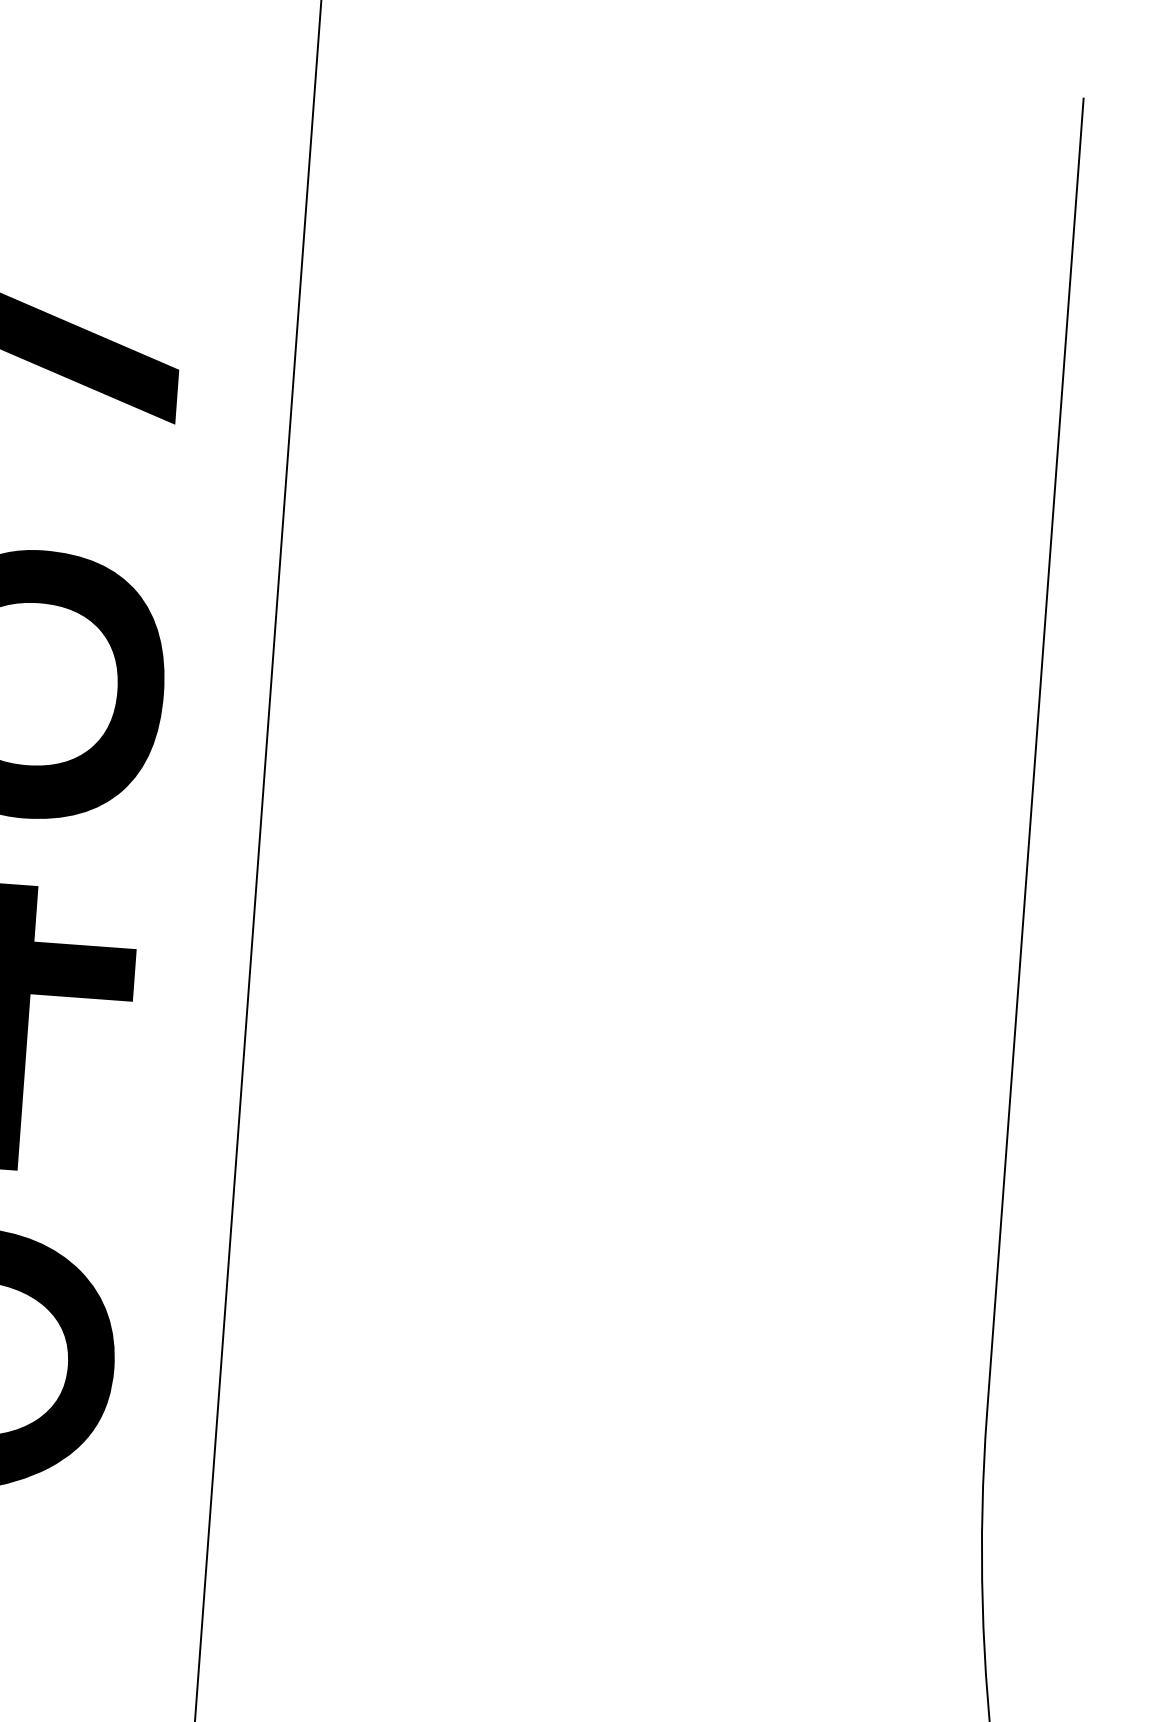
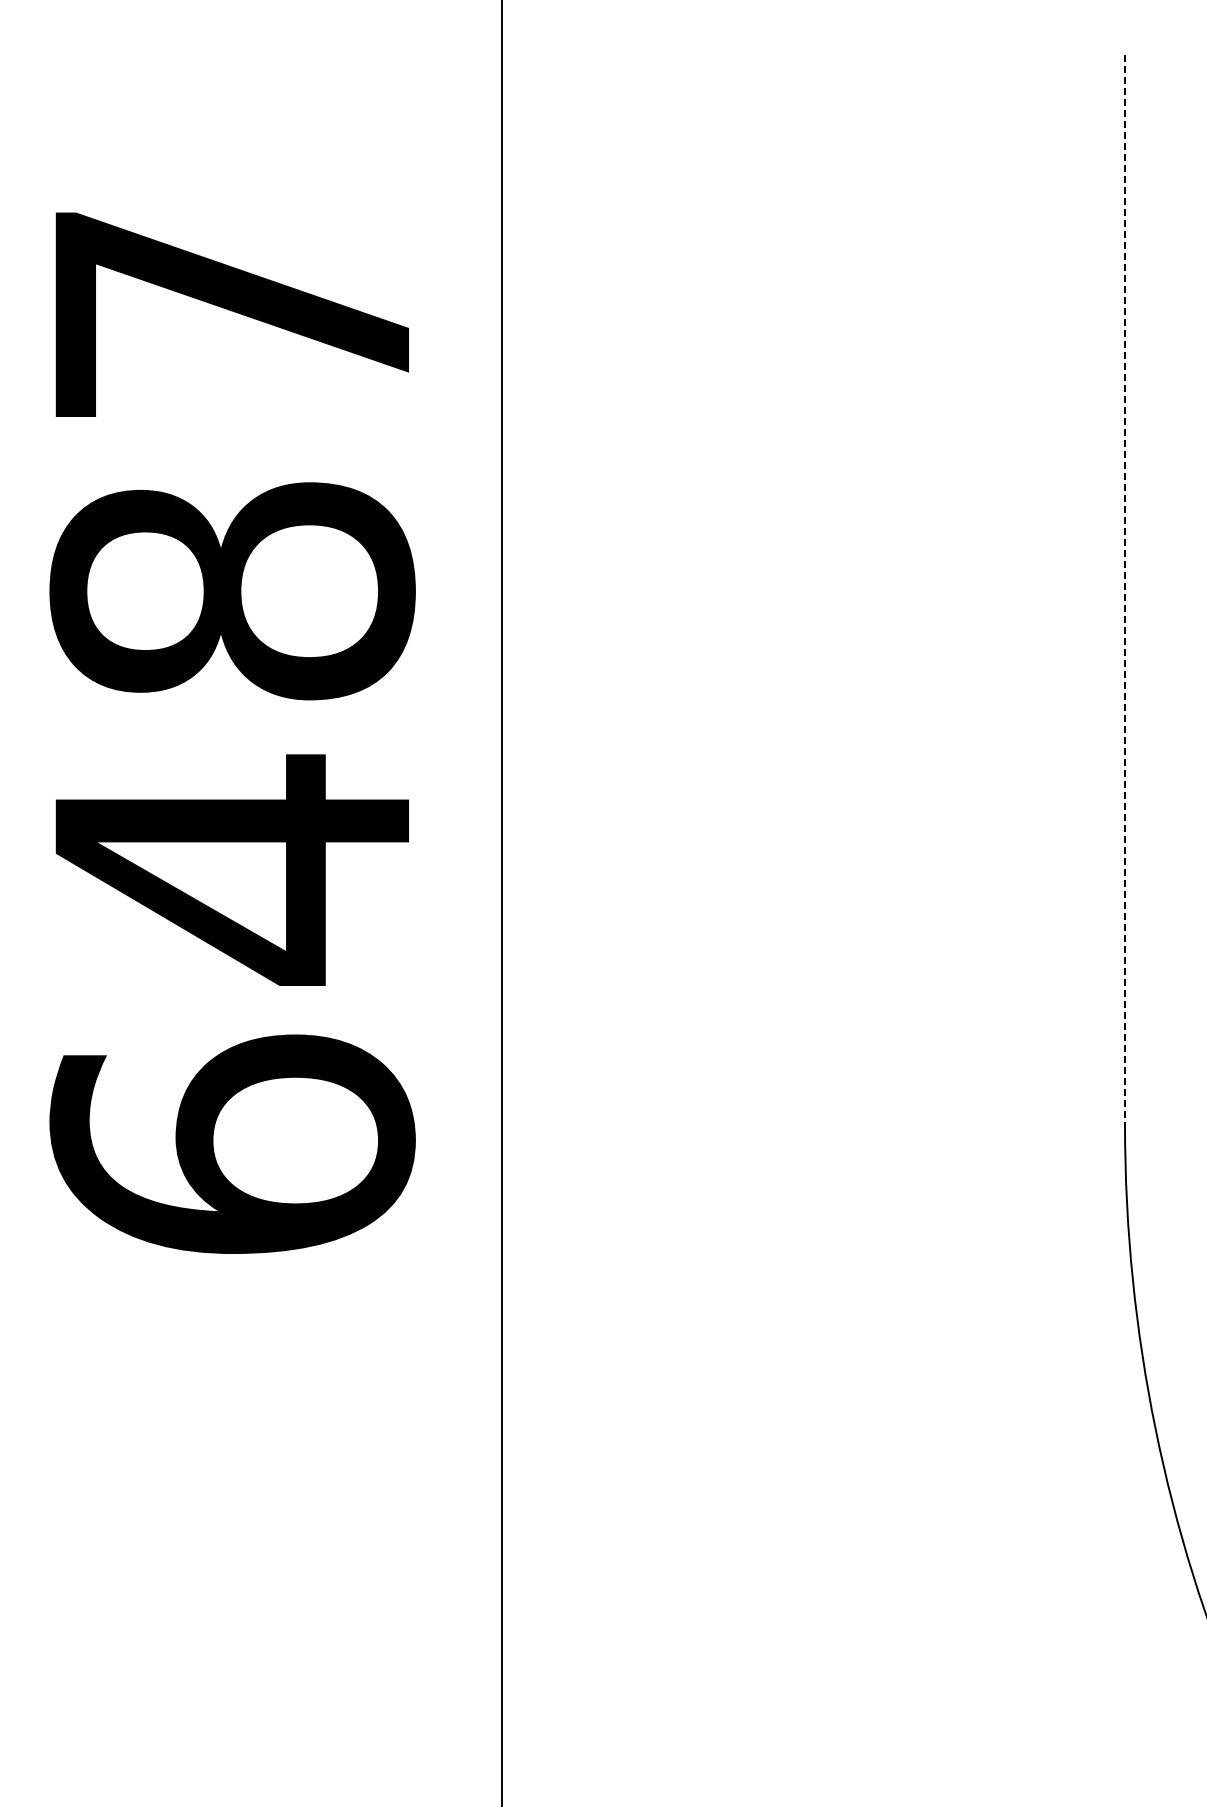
line: (1035, 756) -> (1125, 590), solid -> dashed

